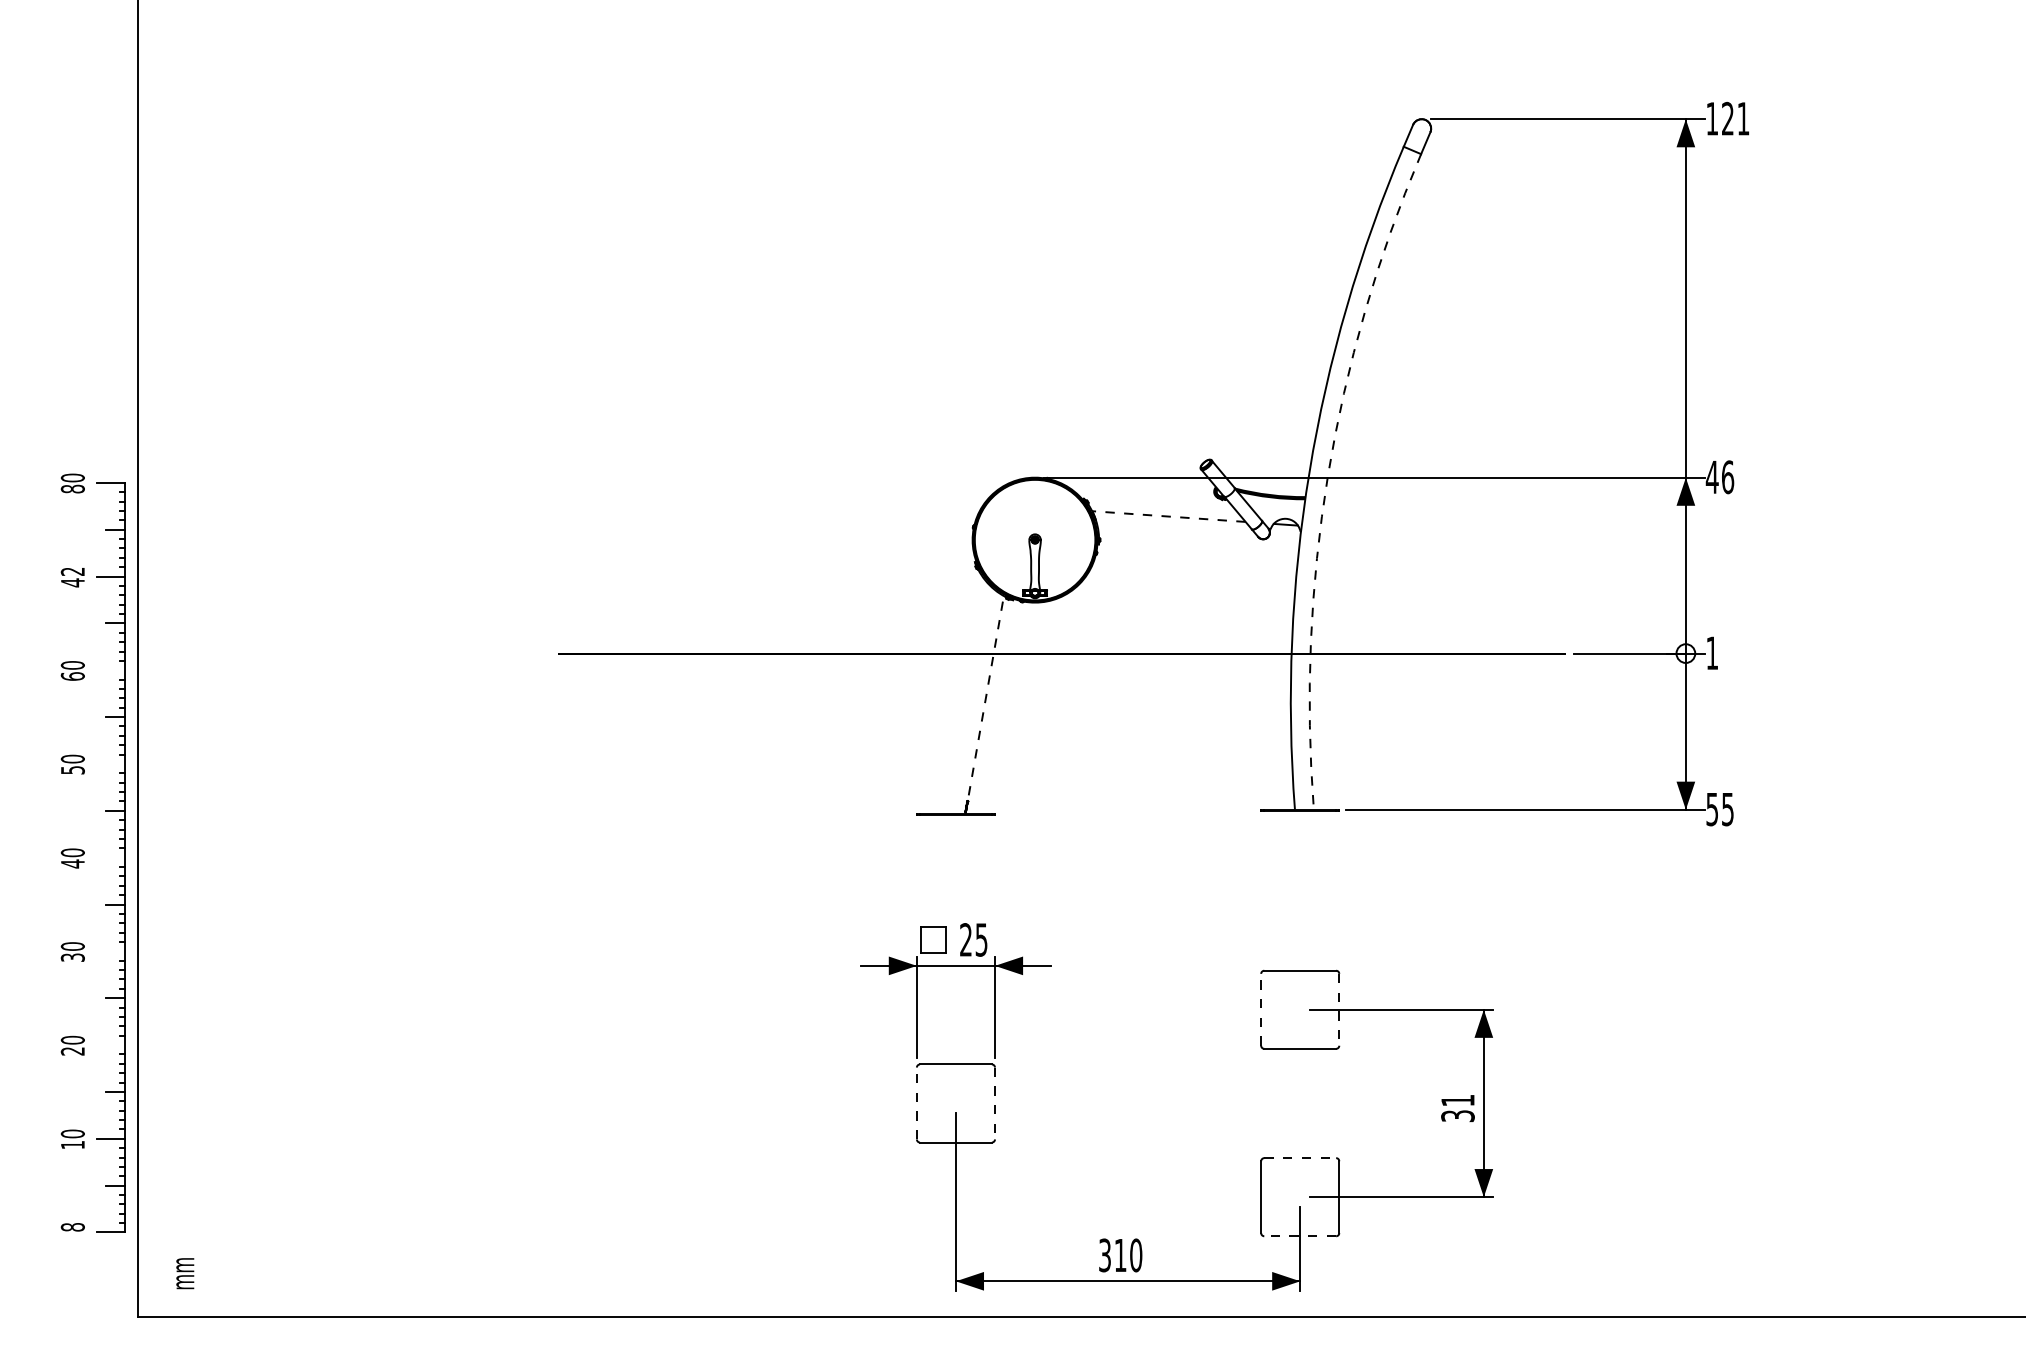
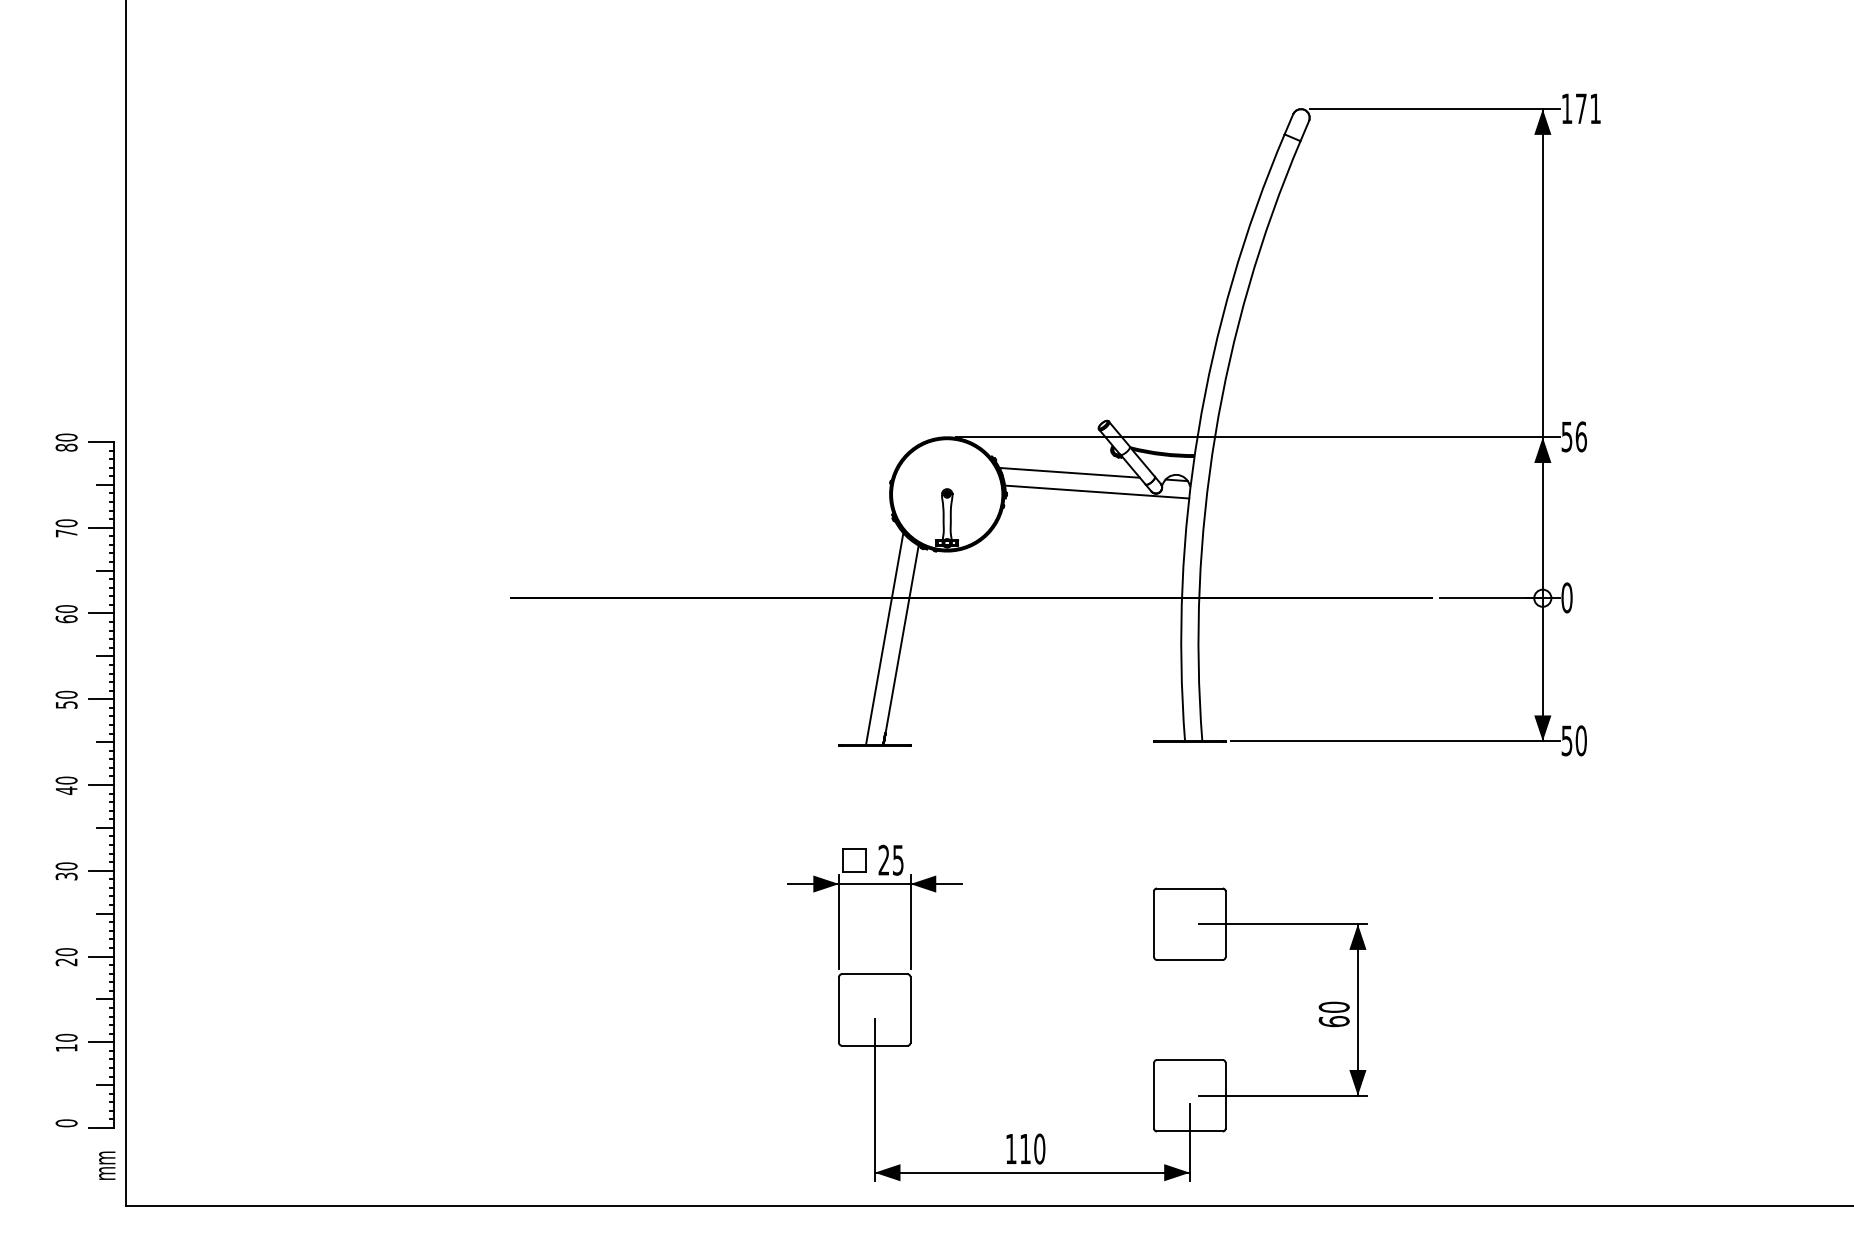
text: (1727, 118) -> (1580, 108), 121 -> 171
arc: (1328, 475) -> (1215, 435), dashed -> solid
text: (1711, 477) -> (1566, 437), 46 -> 56
line: (1169, 516) -> (1070, 472), dashed -> solid
line: (1198, 537) -> (1096, 491), added
text: (72, 577) -> (66, 528), 42 -> 70
text: (1712, 653) -> (1567, 598), 1 -> 0
line: (110, 670) -> (101, 613), added
line: (966, 697) -> (884, 638), added
line: (984, 704) -> (900, 644), dashed -> solid
line: (110, 763) -> (101, 698), added
text: (1727, 809) -> (1580, 740), 55 -> 50
line: (110, 857) -> (101, 784), added
line: (110, 951) -> (101, 870), added
line: (1261, 1009) -> (1154, 923), dashed -> solid
line: (1339, 1009) -> (1225, 923), dashed -> solid
line: (110, 1045) -> (101, 956), added
line: (916, 1103) -> (838, 1010), dashed -> solid
line: (994, 1103) -> (910, 1010), dashed -> solid
text: (1457, 1108) -> (1333, 1014), 31 -> 60
line: (1300, 1158) -> (1190, 1060), dashed -> solid
text: (72, 1227) -> (66, 1123), 8 -> 0
line: (1300, 1236) -> (1190, 1131), dashed -> solid
text: (1104, 1255) -> (1010, 1149), 310 -> 110
text: (185, 1273) -> (107, 1165), moved

